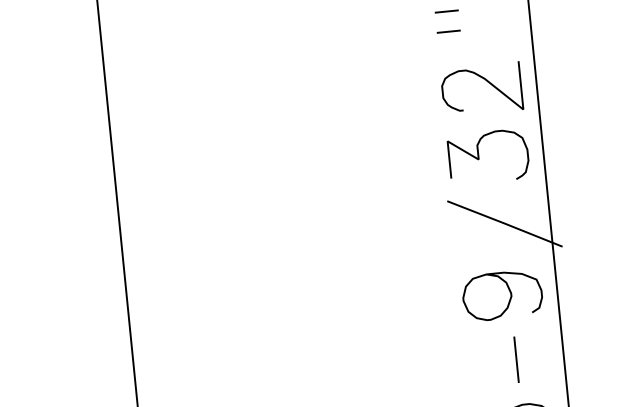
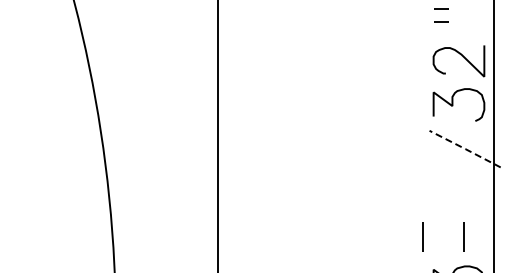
line: (505, 224) -> (465, 149), solid -> dashed
curve: (507, 289) -> (462, 191), removed
line: (452, 365) -> (422, 236), added

